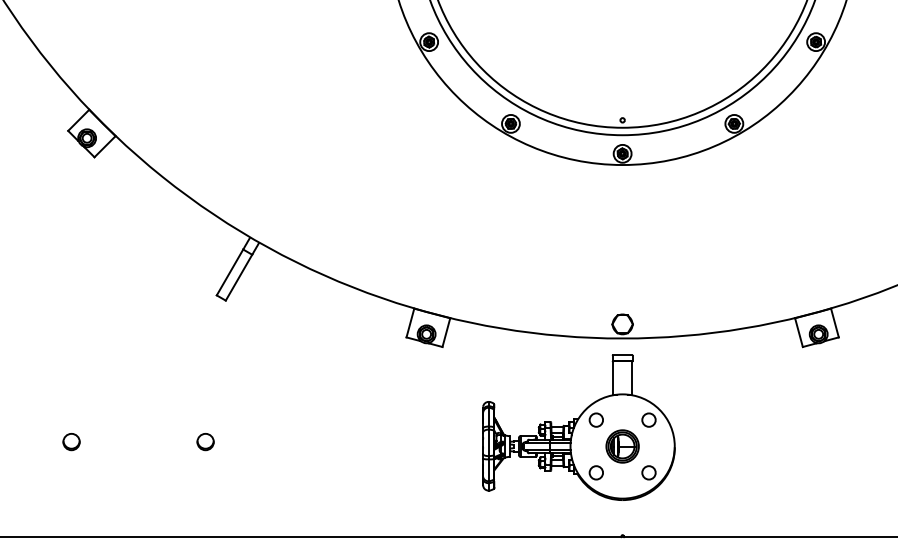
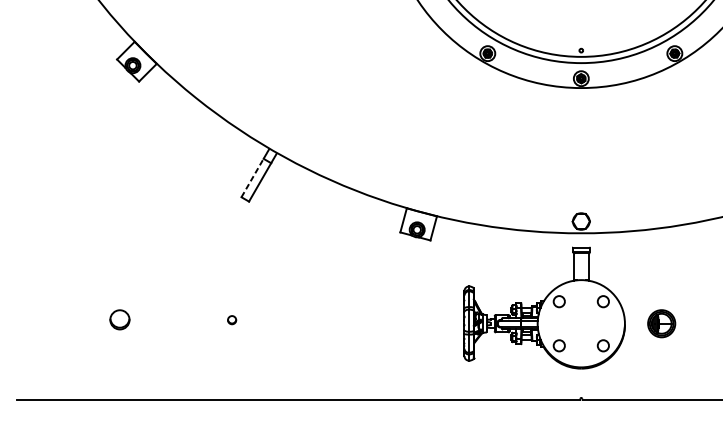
line: (230, 272) -> (252, 178), solid -> dashed
part: (71, 442) -> (119, 320), size x1.4
part: (205, 442) -> (232, 320), size x0.6
part: (622, 446) -> (661, 323), moved

